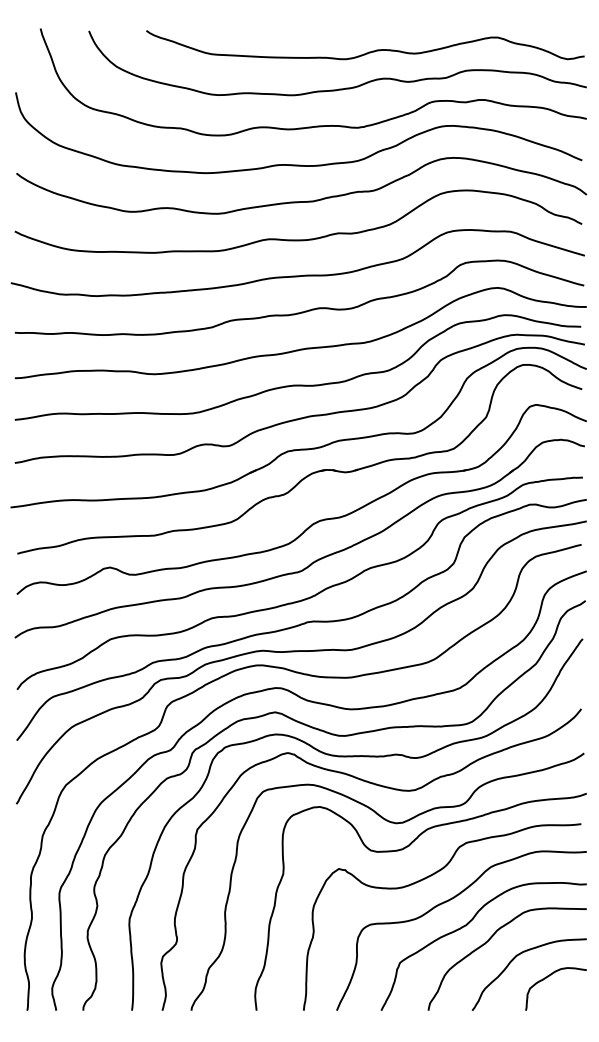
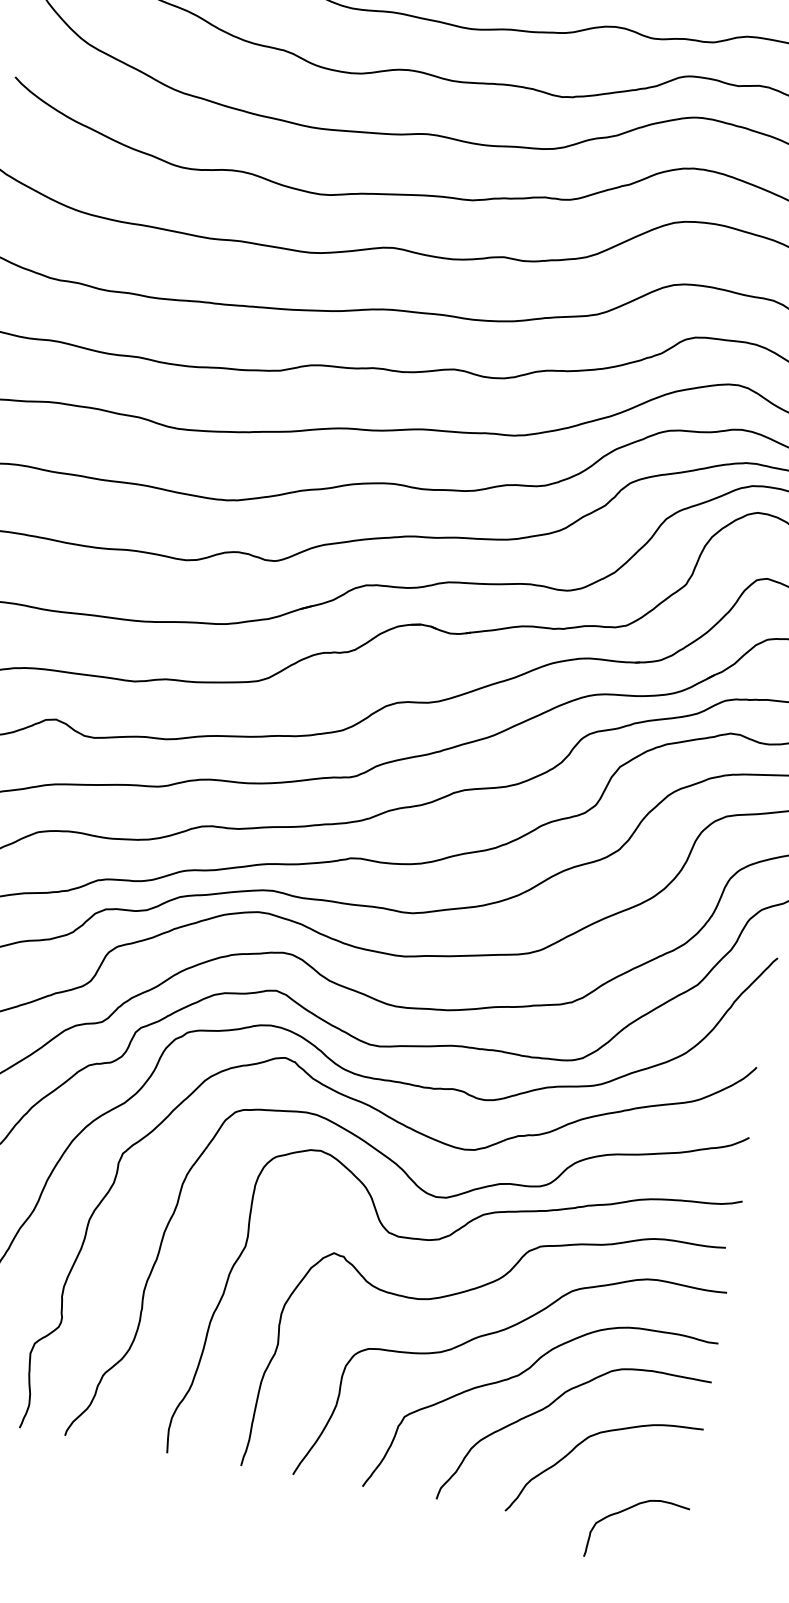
curve: (548, 977) -> (628, 1510), moved

